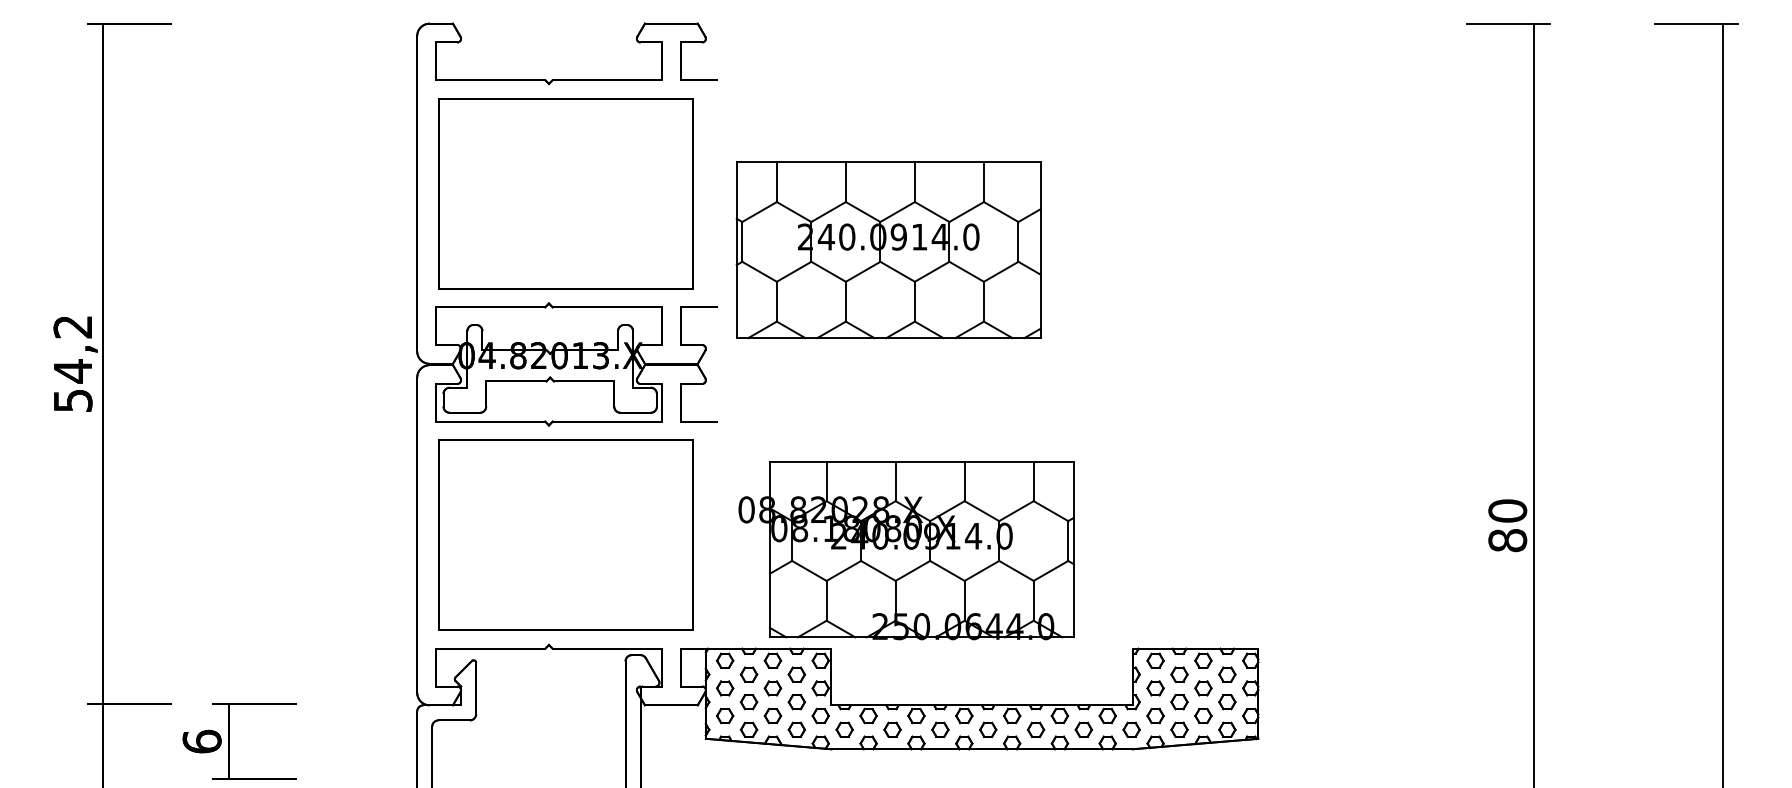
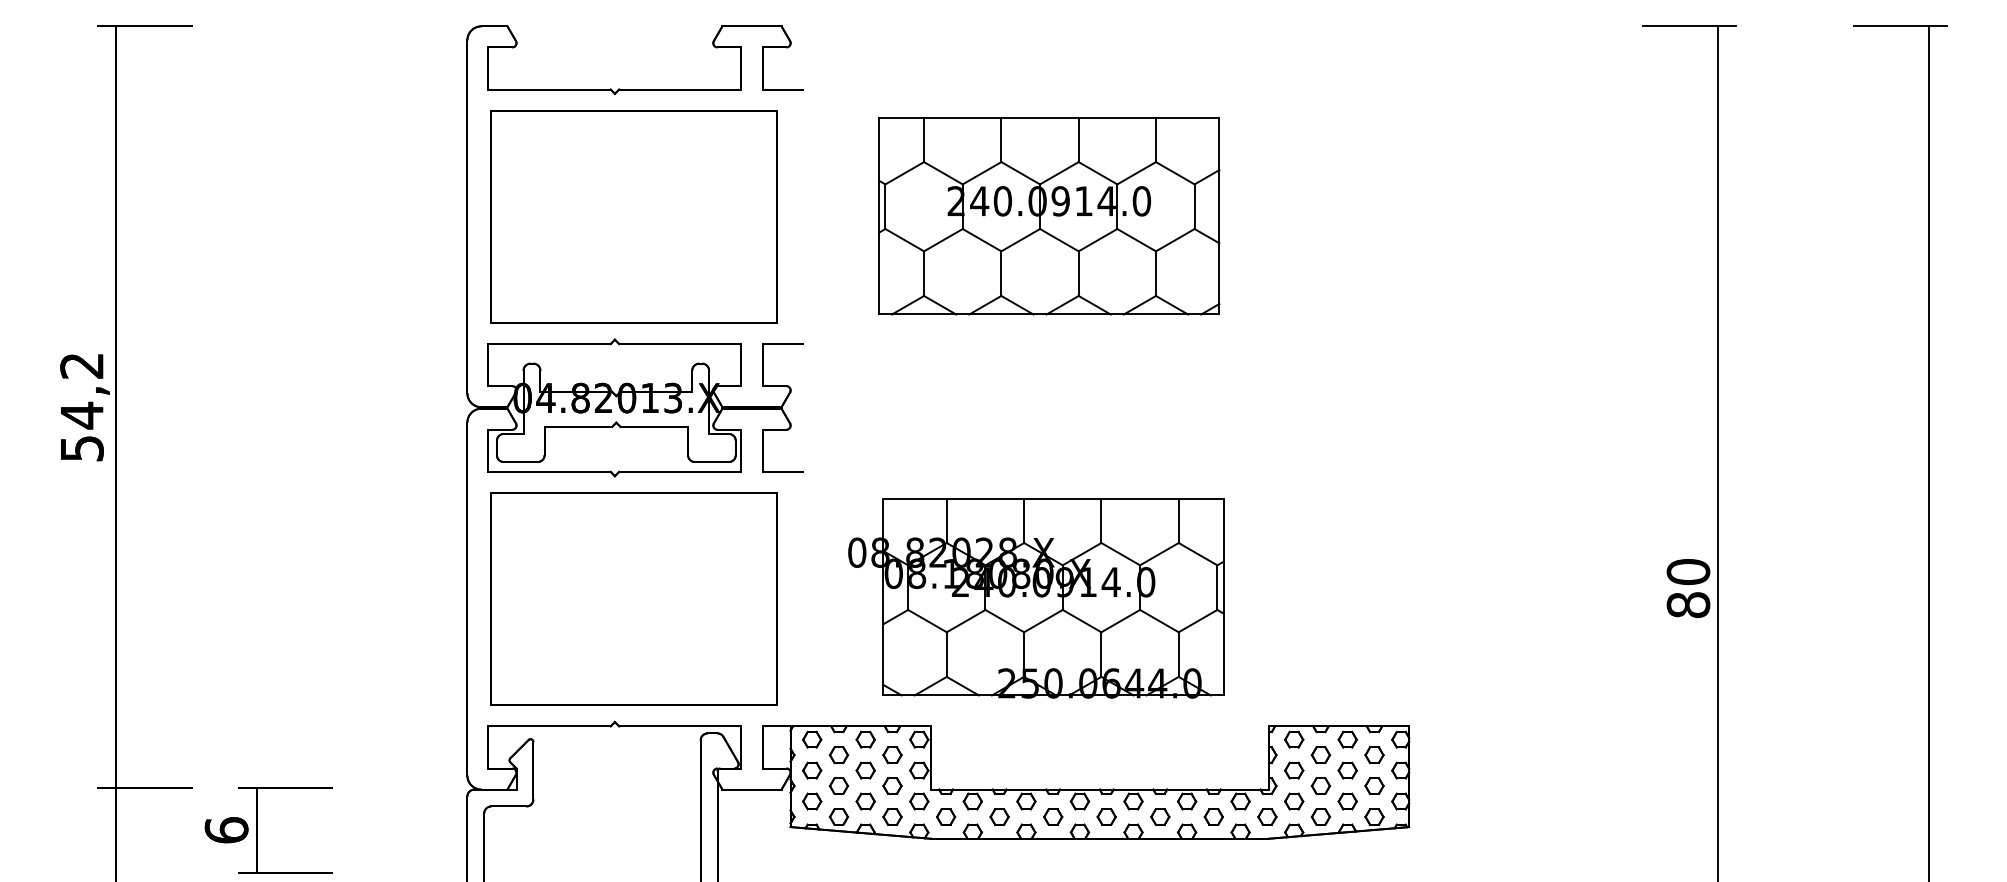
part: (888, 250) -> (1049, 216), moved
part: (906, 550) -> (1036, 598), moved

